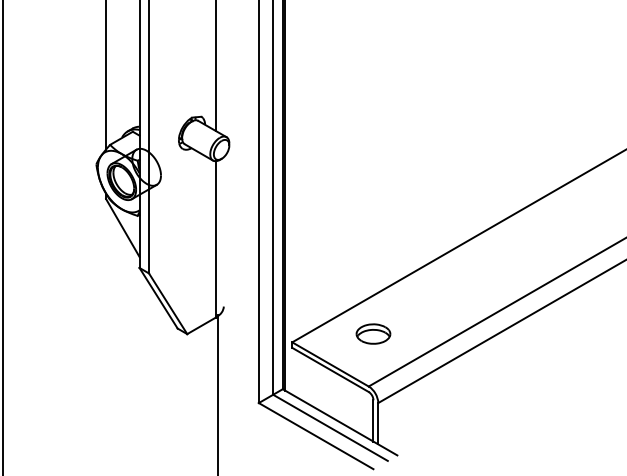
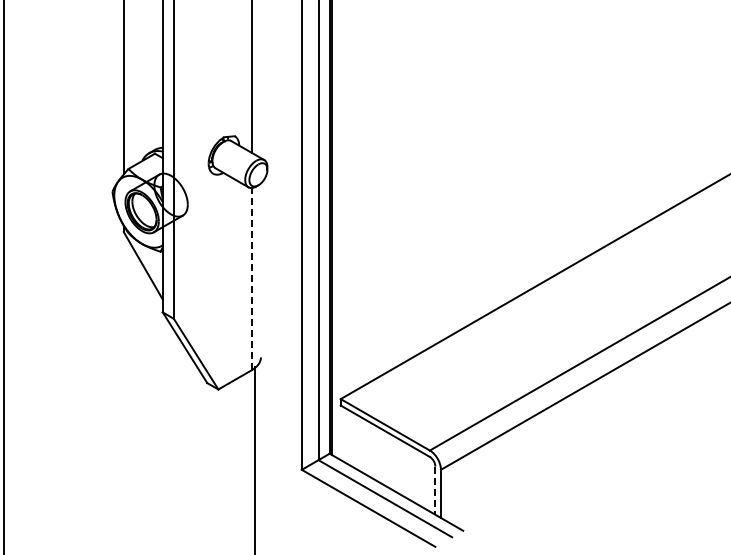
line: (215, 238) -> (251, 278), solid -> dashed
part: (372, 334) -> (434, 389), removed
line: (373, 421) -> (435, 491), solid -> dashed

